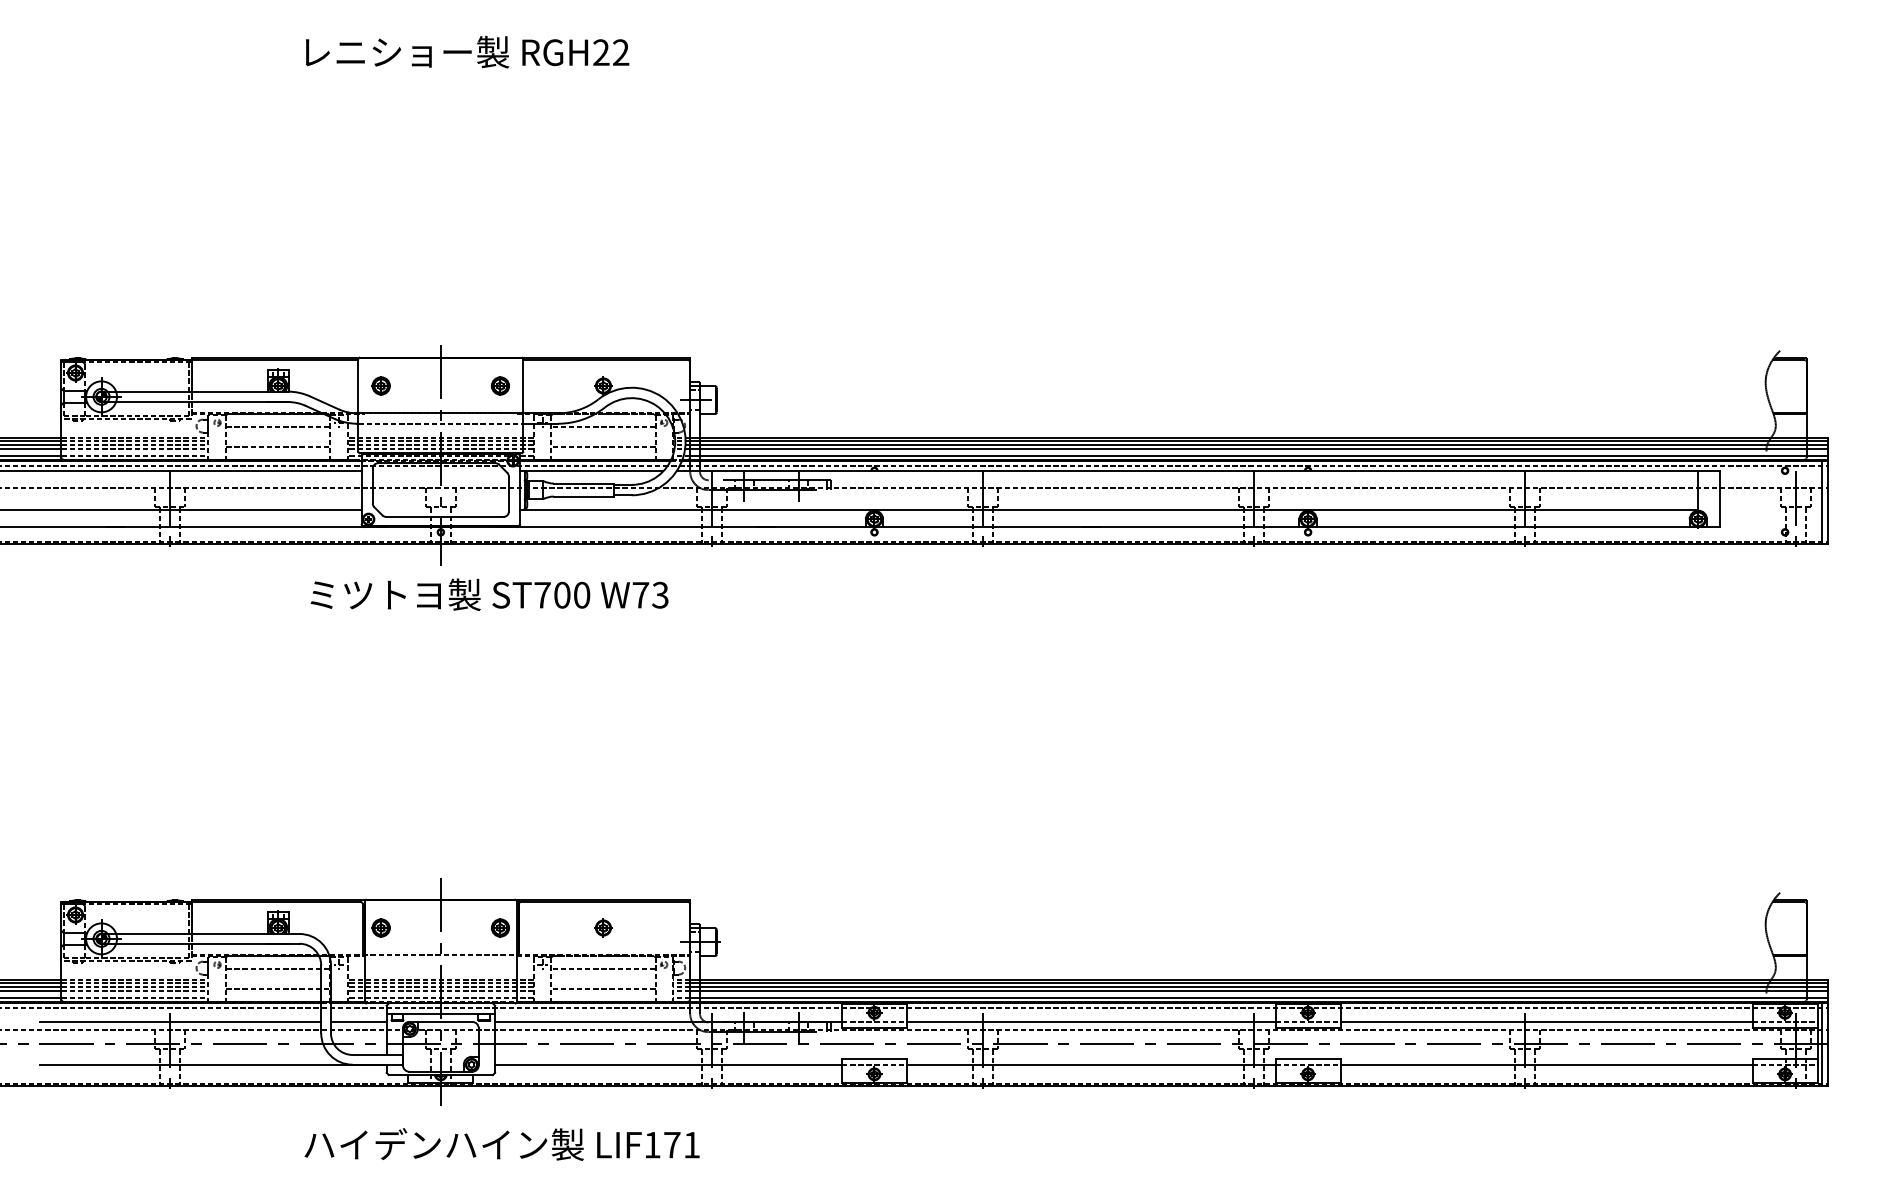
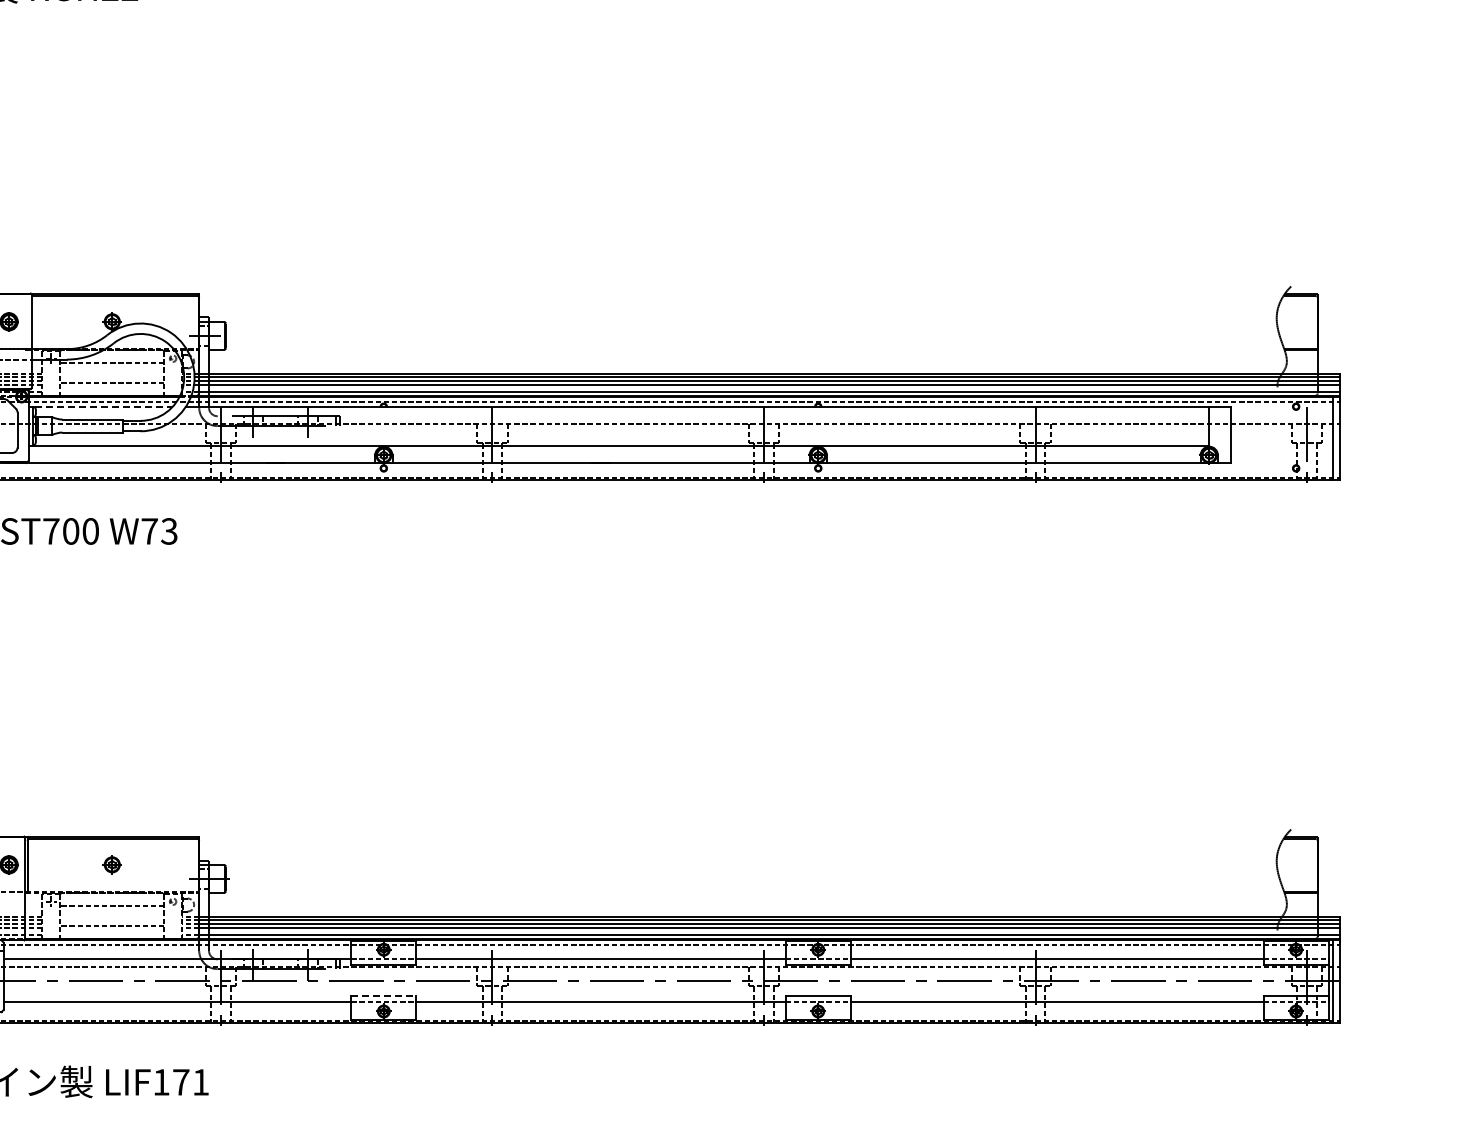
line: (595, 471) -> (104, 407), solid -> dashed
line: (874, 1058) -> (383, 995), solid -> dashed

